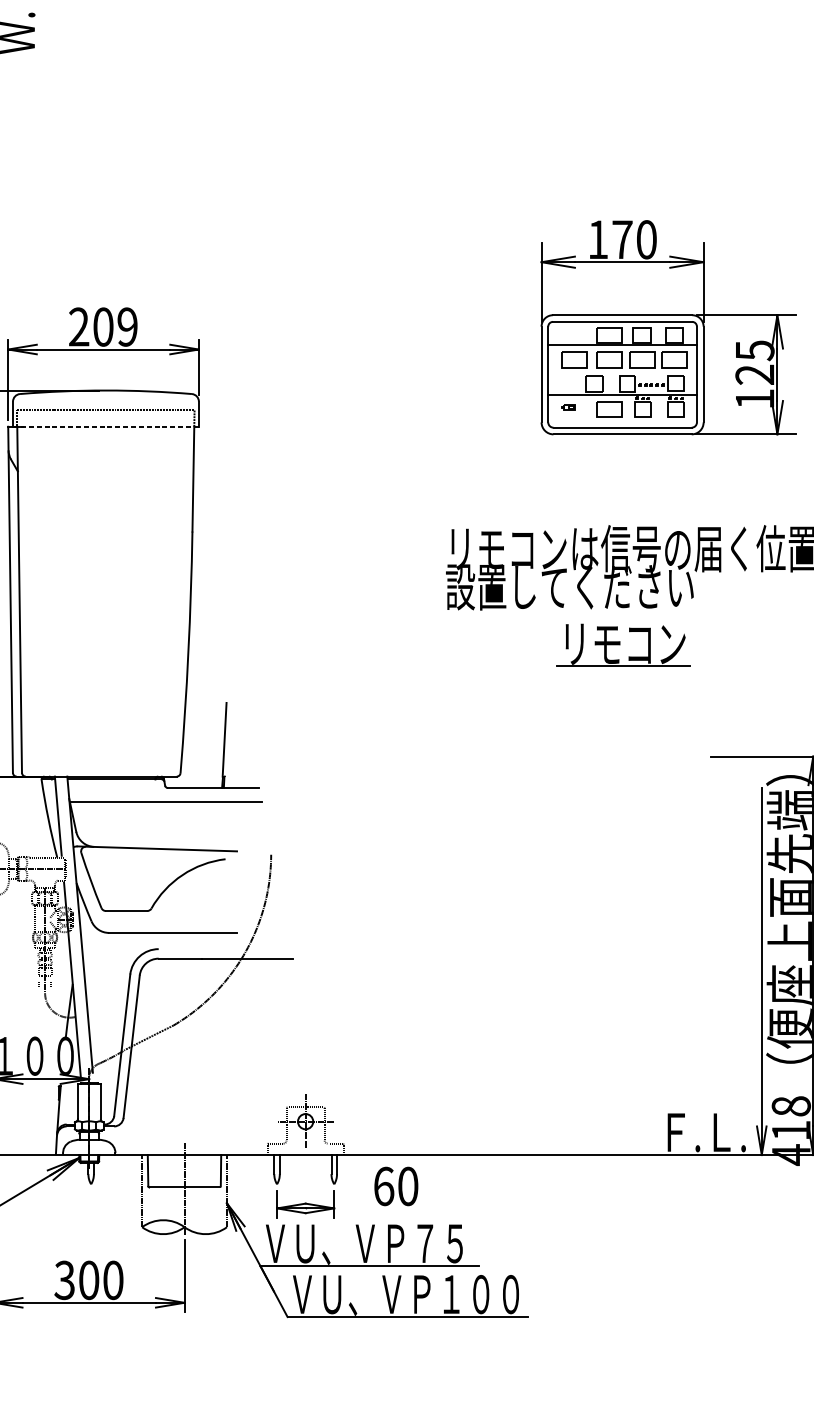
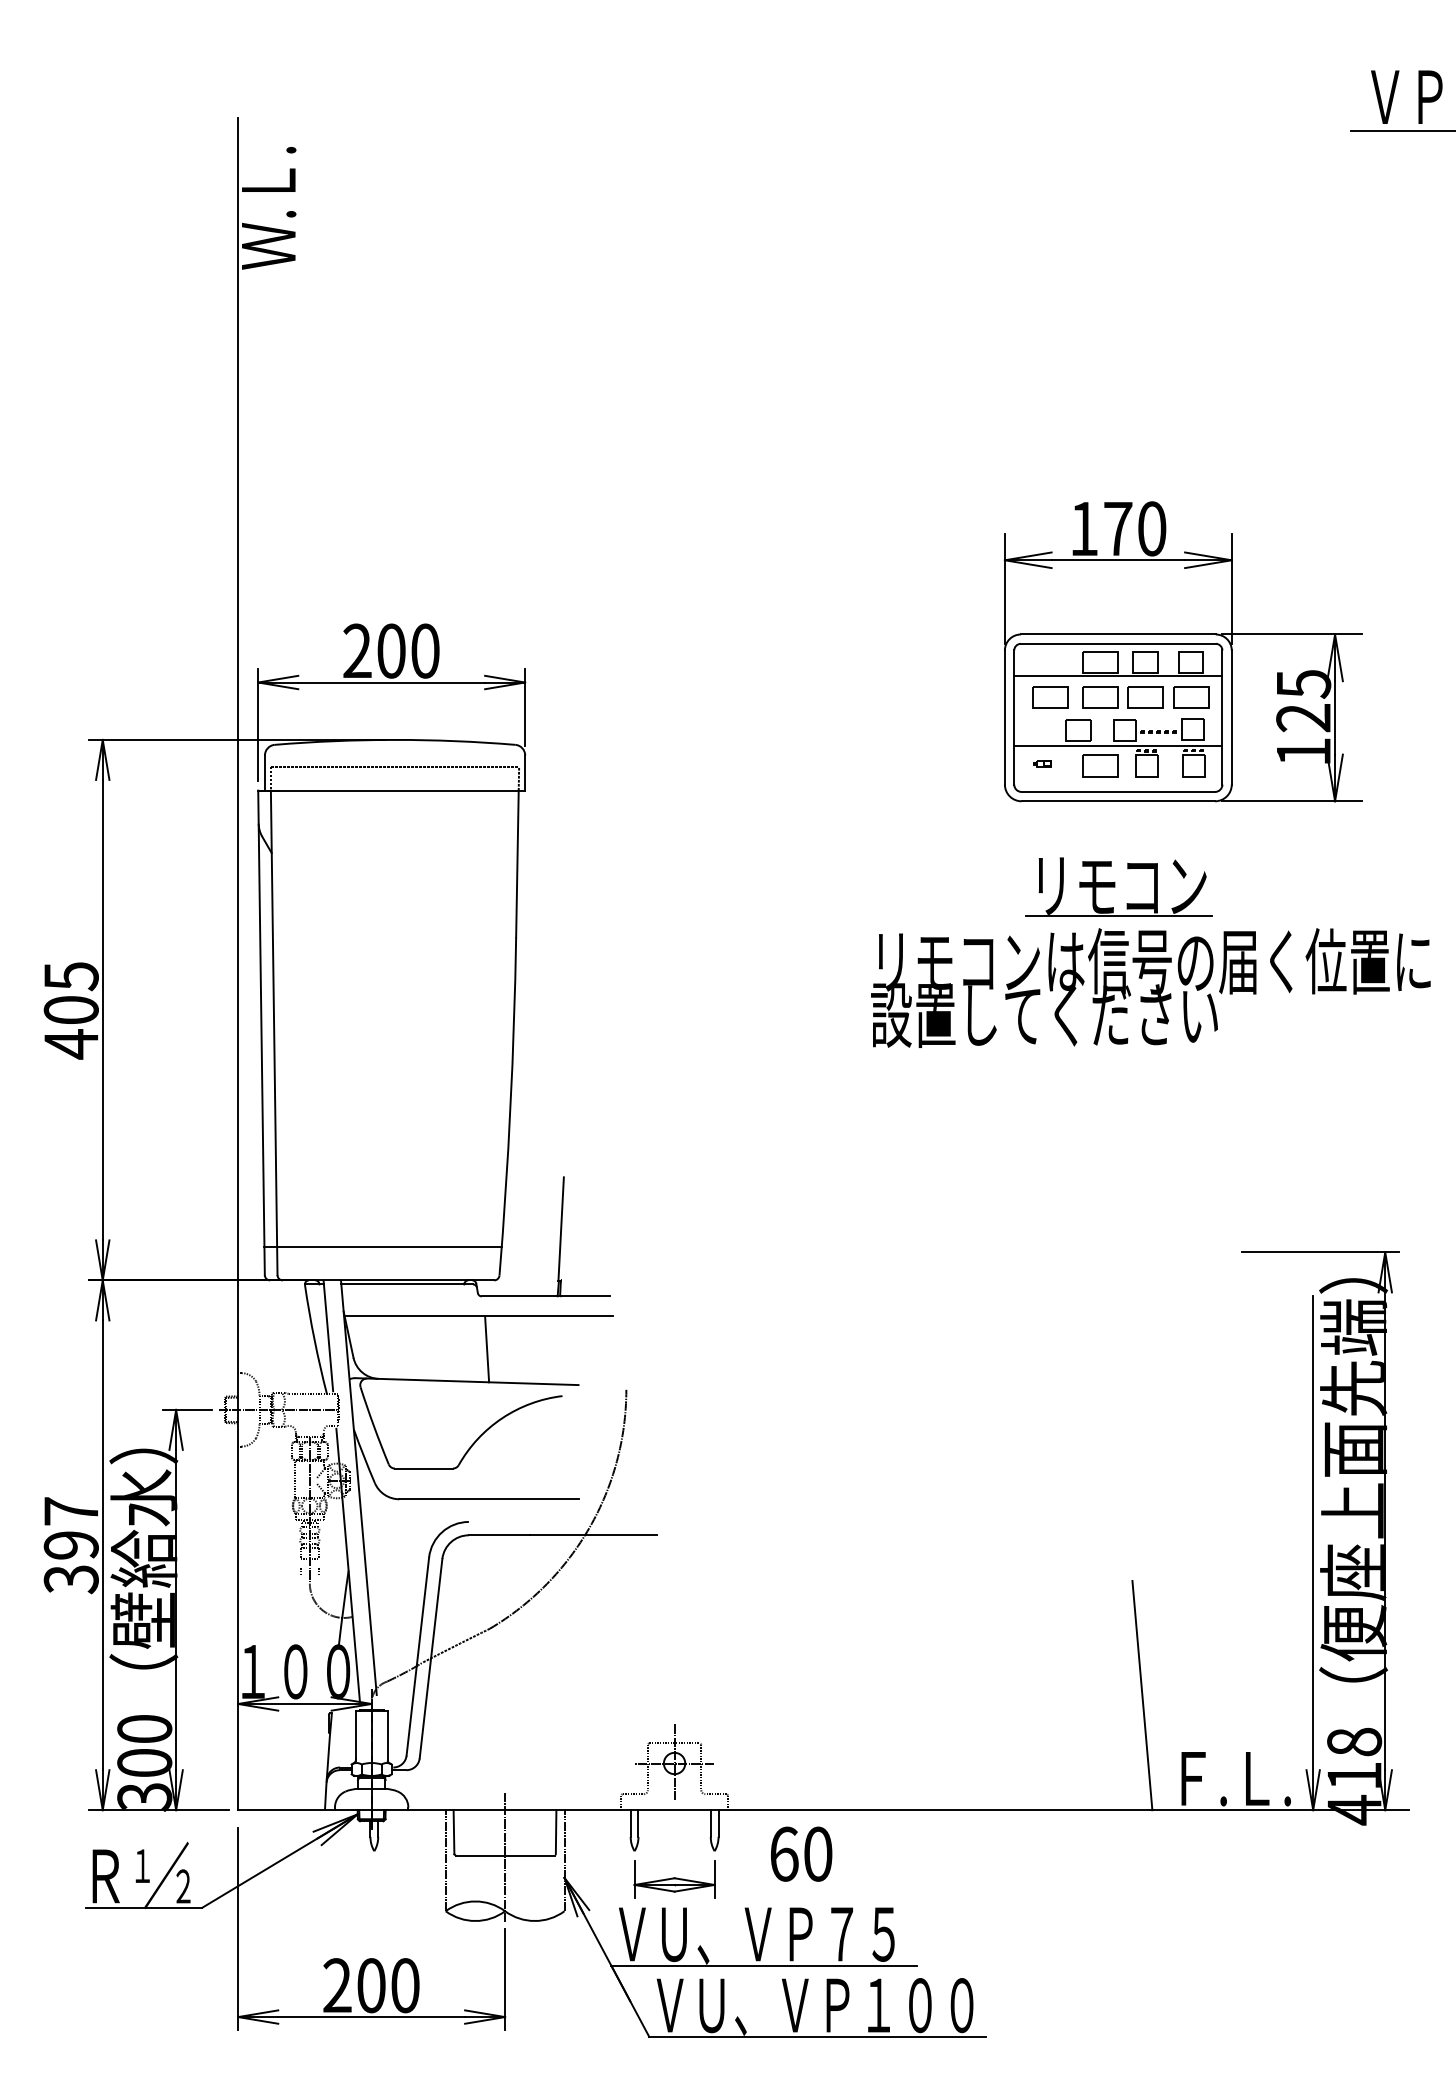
text: (127, 326) -> (425, 650), 209 -> 200
line: (103, 426) -> (391, 790), dashed -> solid
part: (622, 644) -> (1118, 886), moved
line: (96, 753) -> (382, 1247), added
line: (171, 825) -> (487, 1349), added
line: (639, 1073) -> (1142, 1695), added
text: (64, 1280) -> (336, 1985), 300 -> 200

